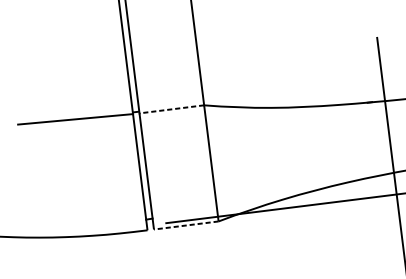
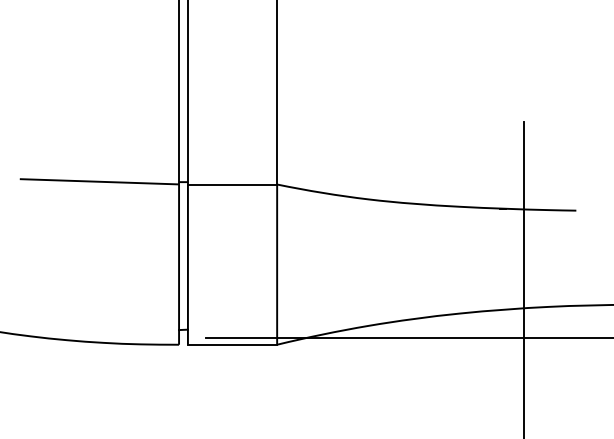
line: (171, 109) -> (232, 184), dashed -> solid
line: (186, 225) -> (232, 344), dashed -> solid

